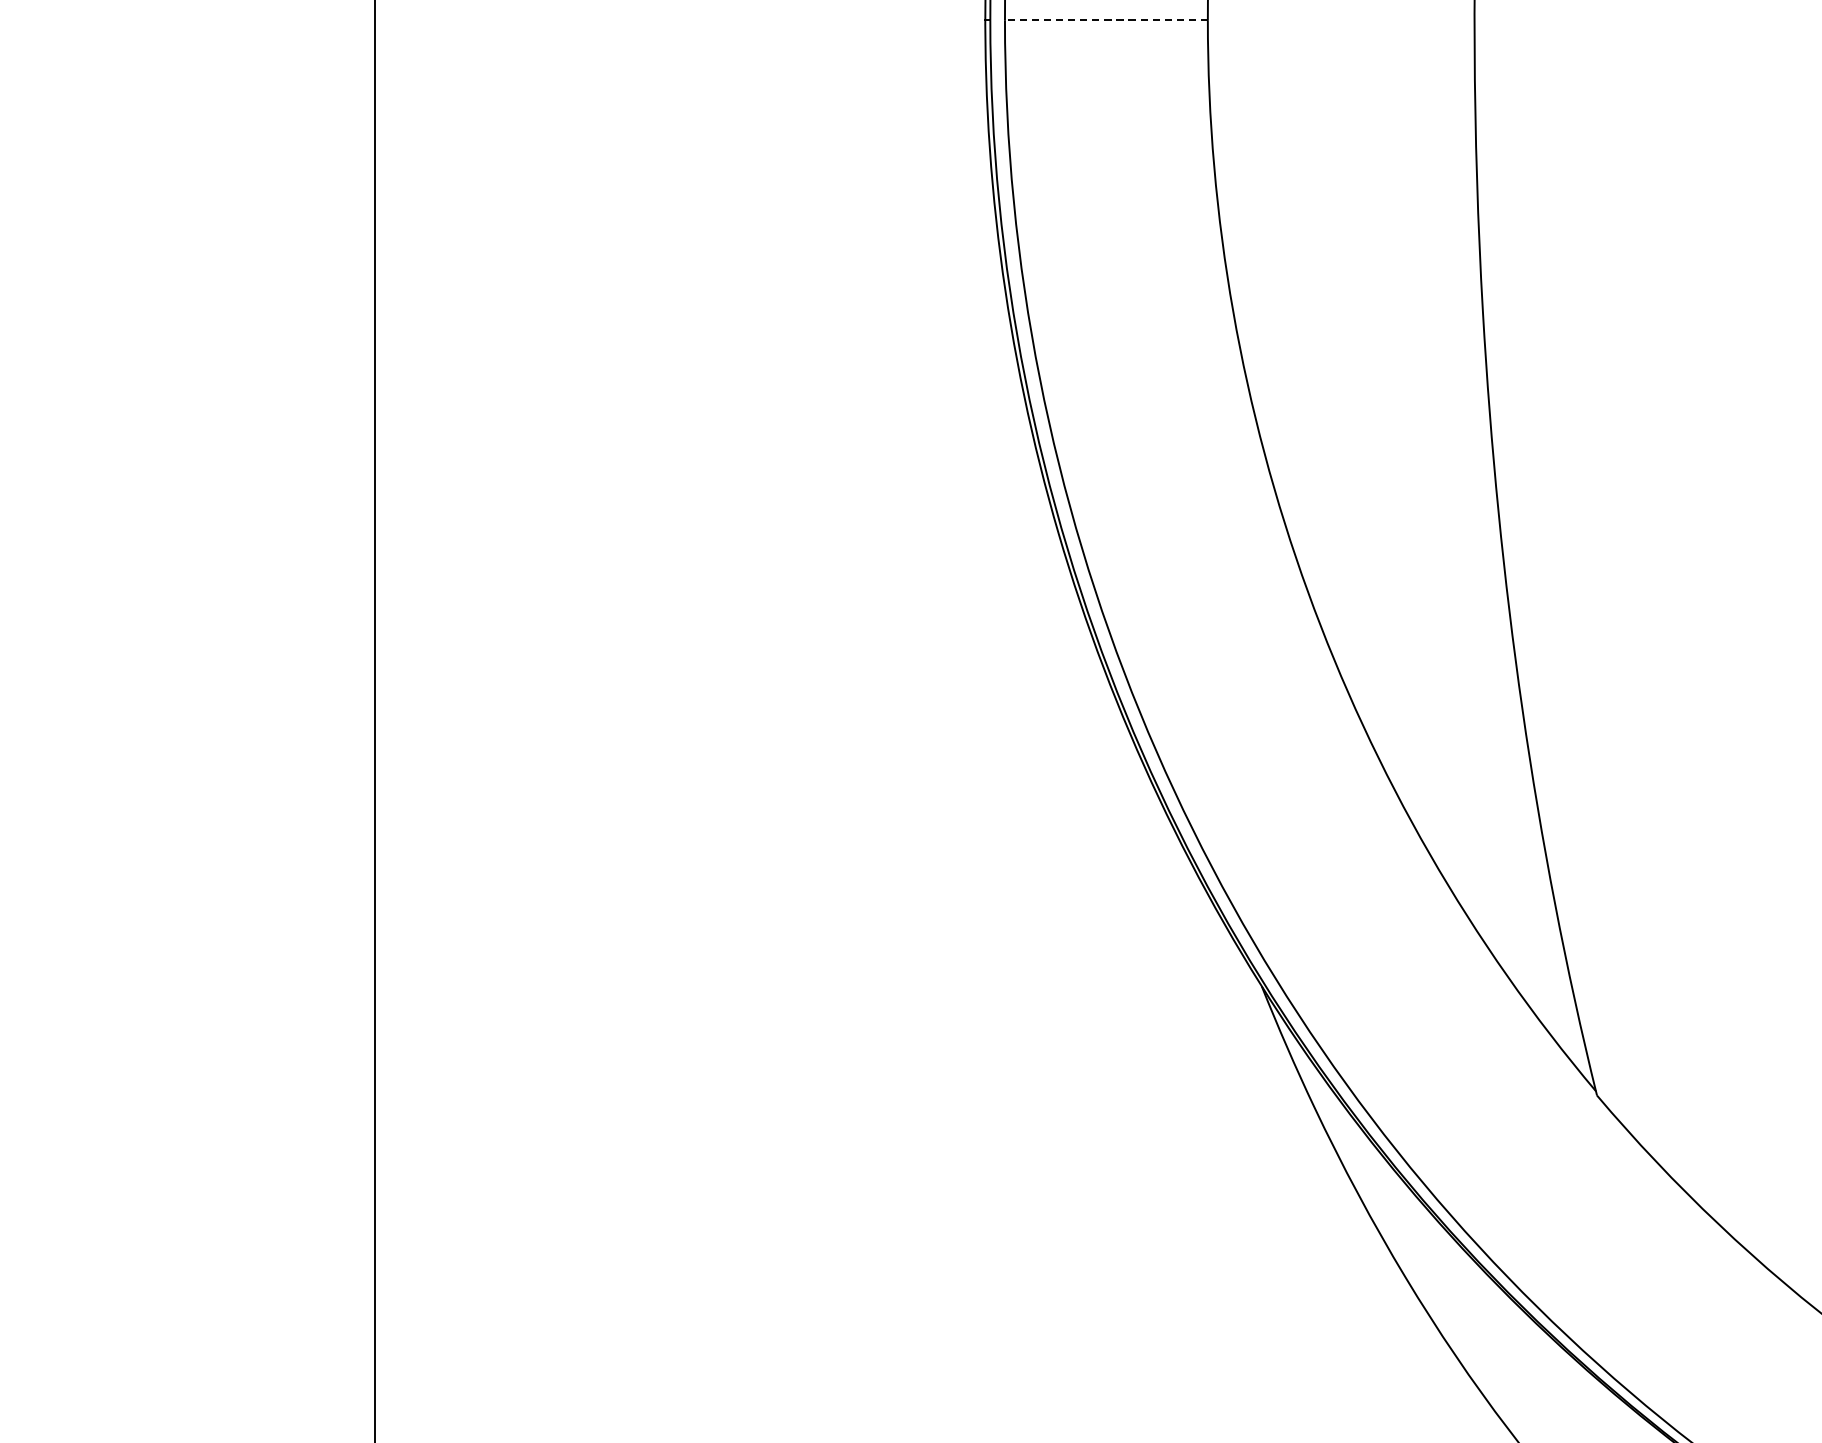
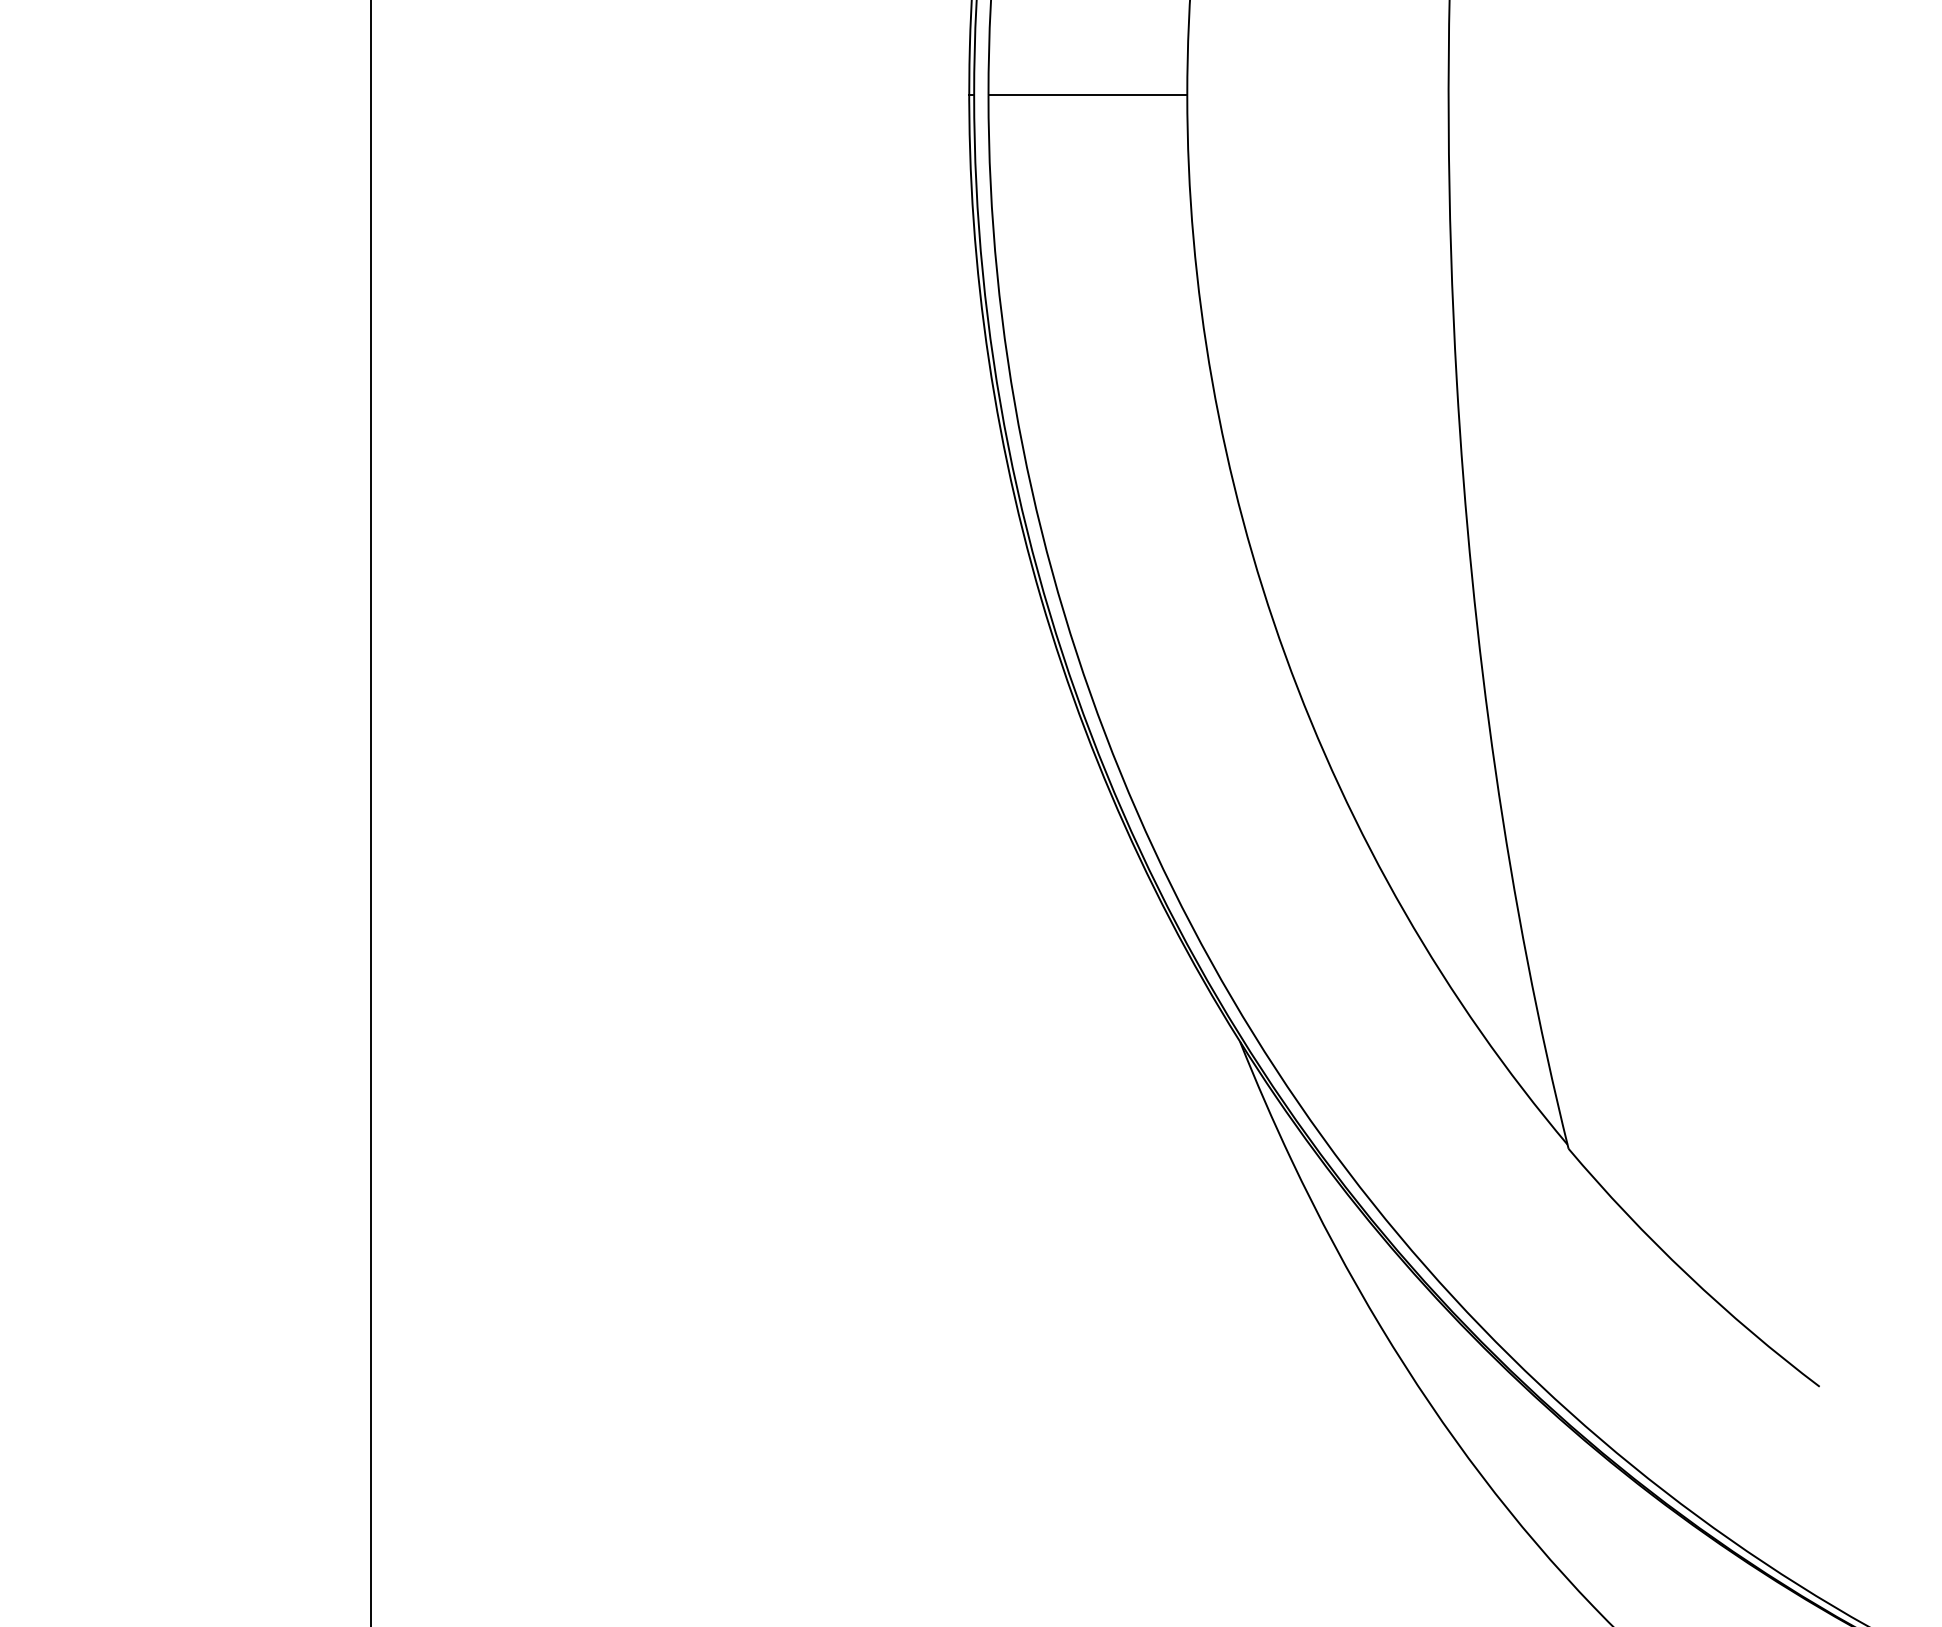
line: (1106, 20) -> (1087, 95), dashed -> solid

